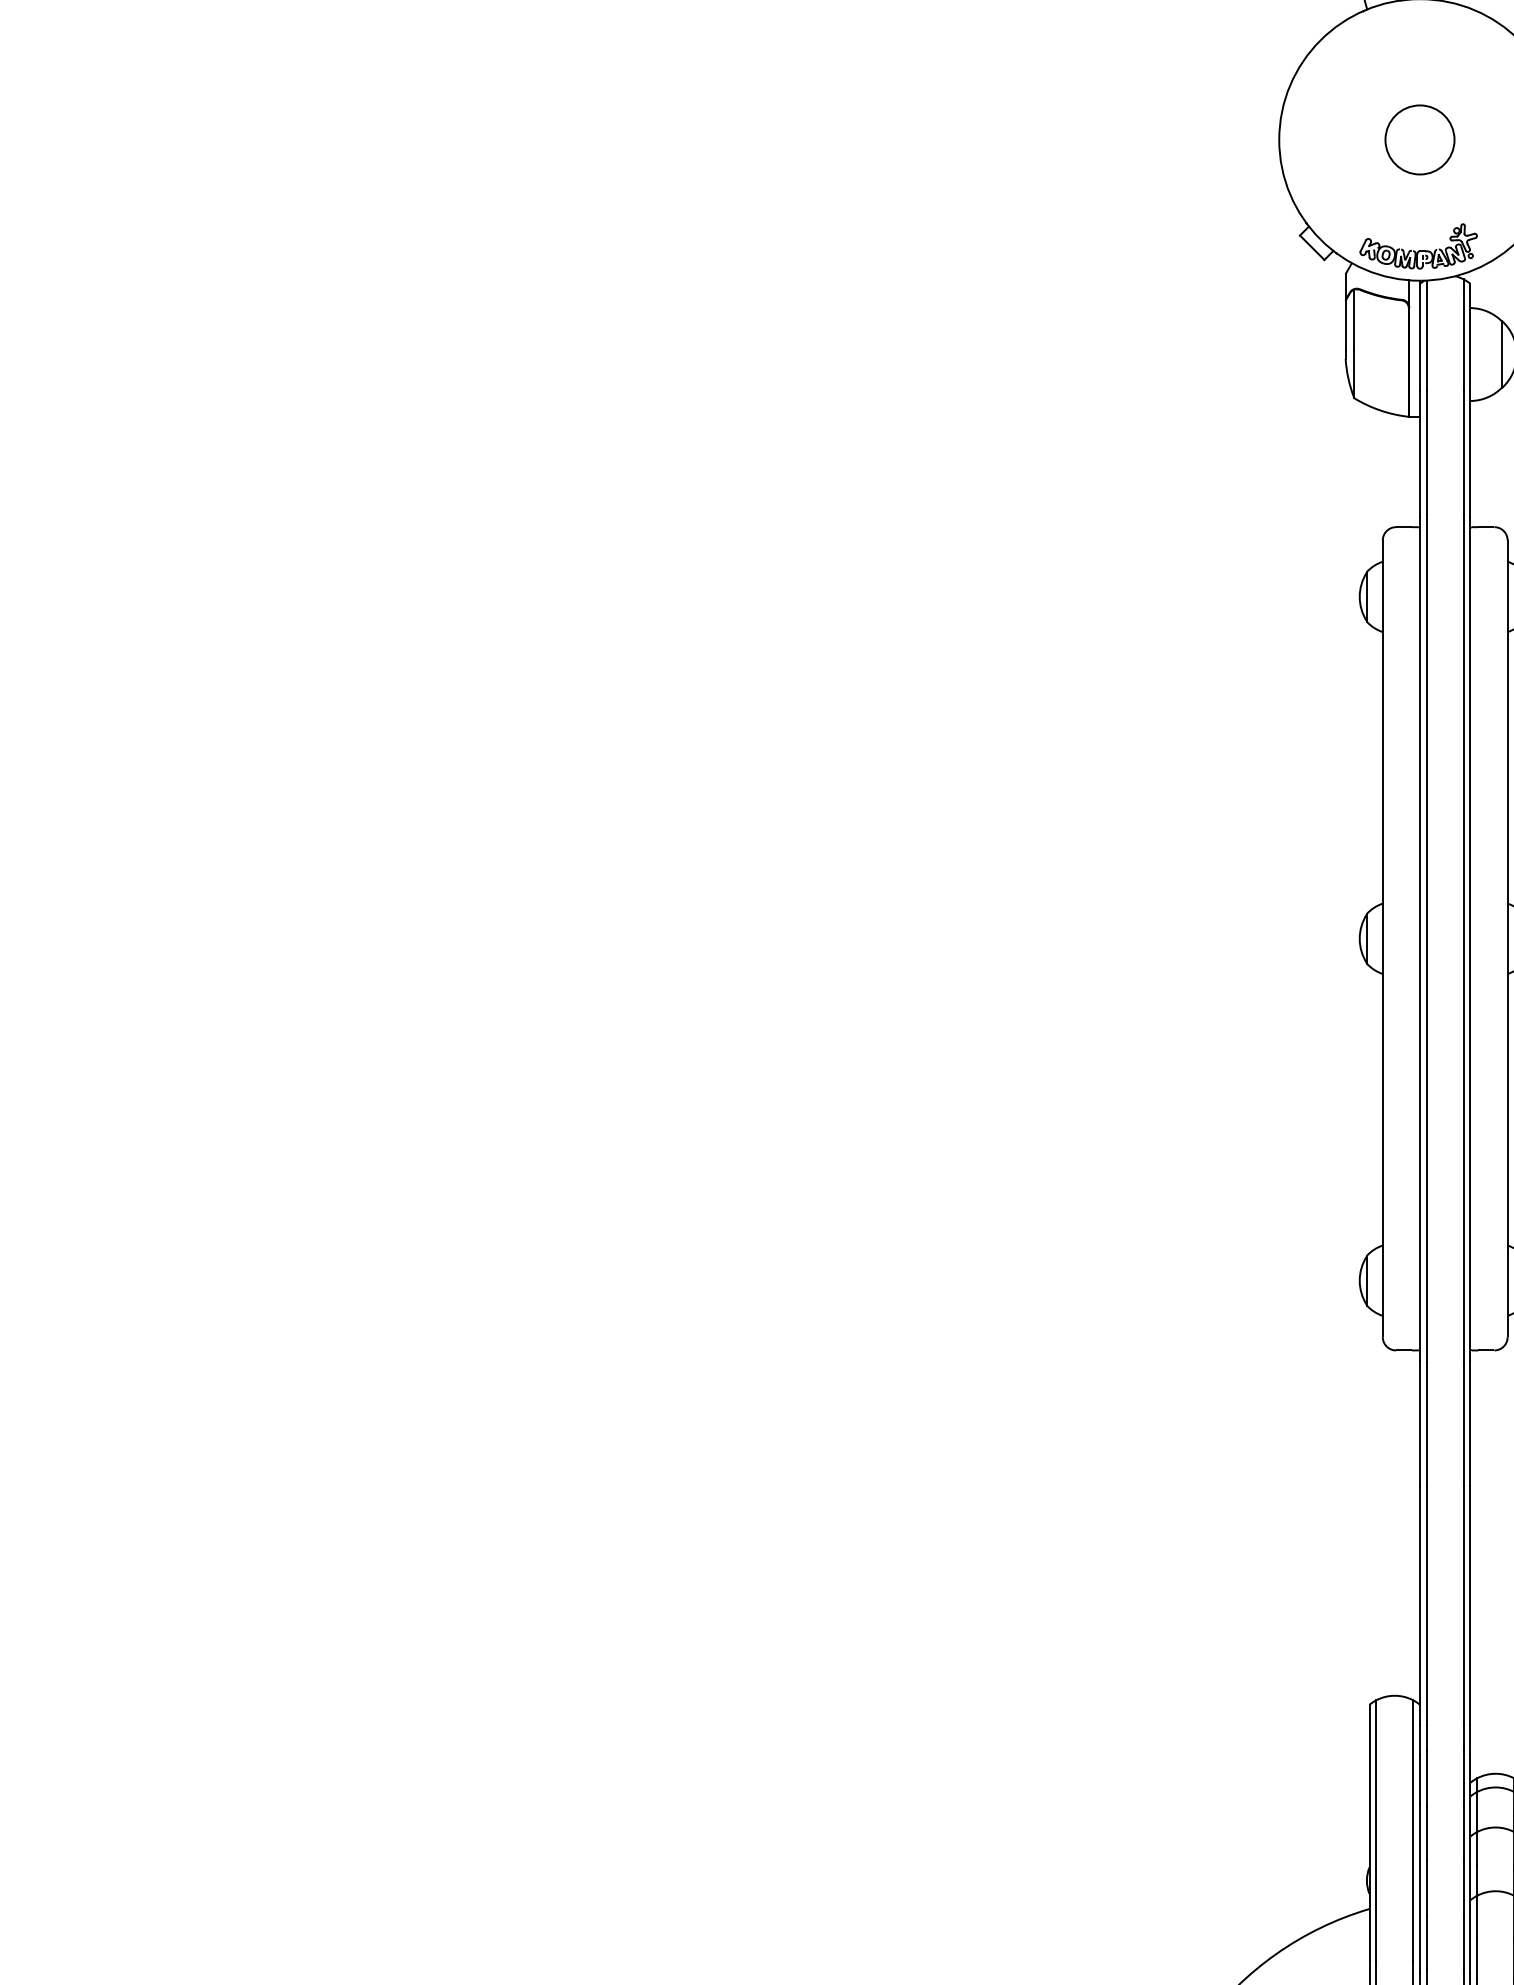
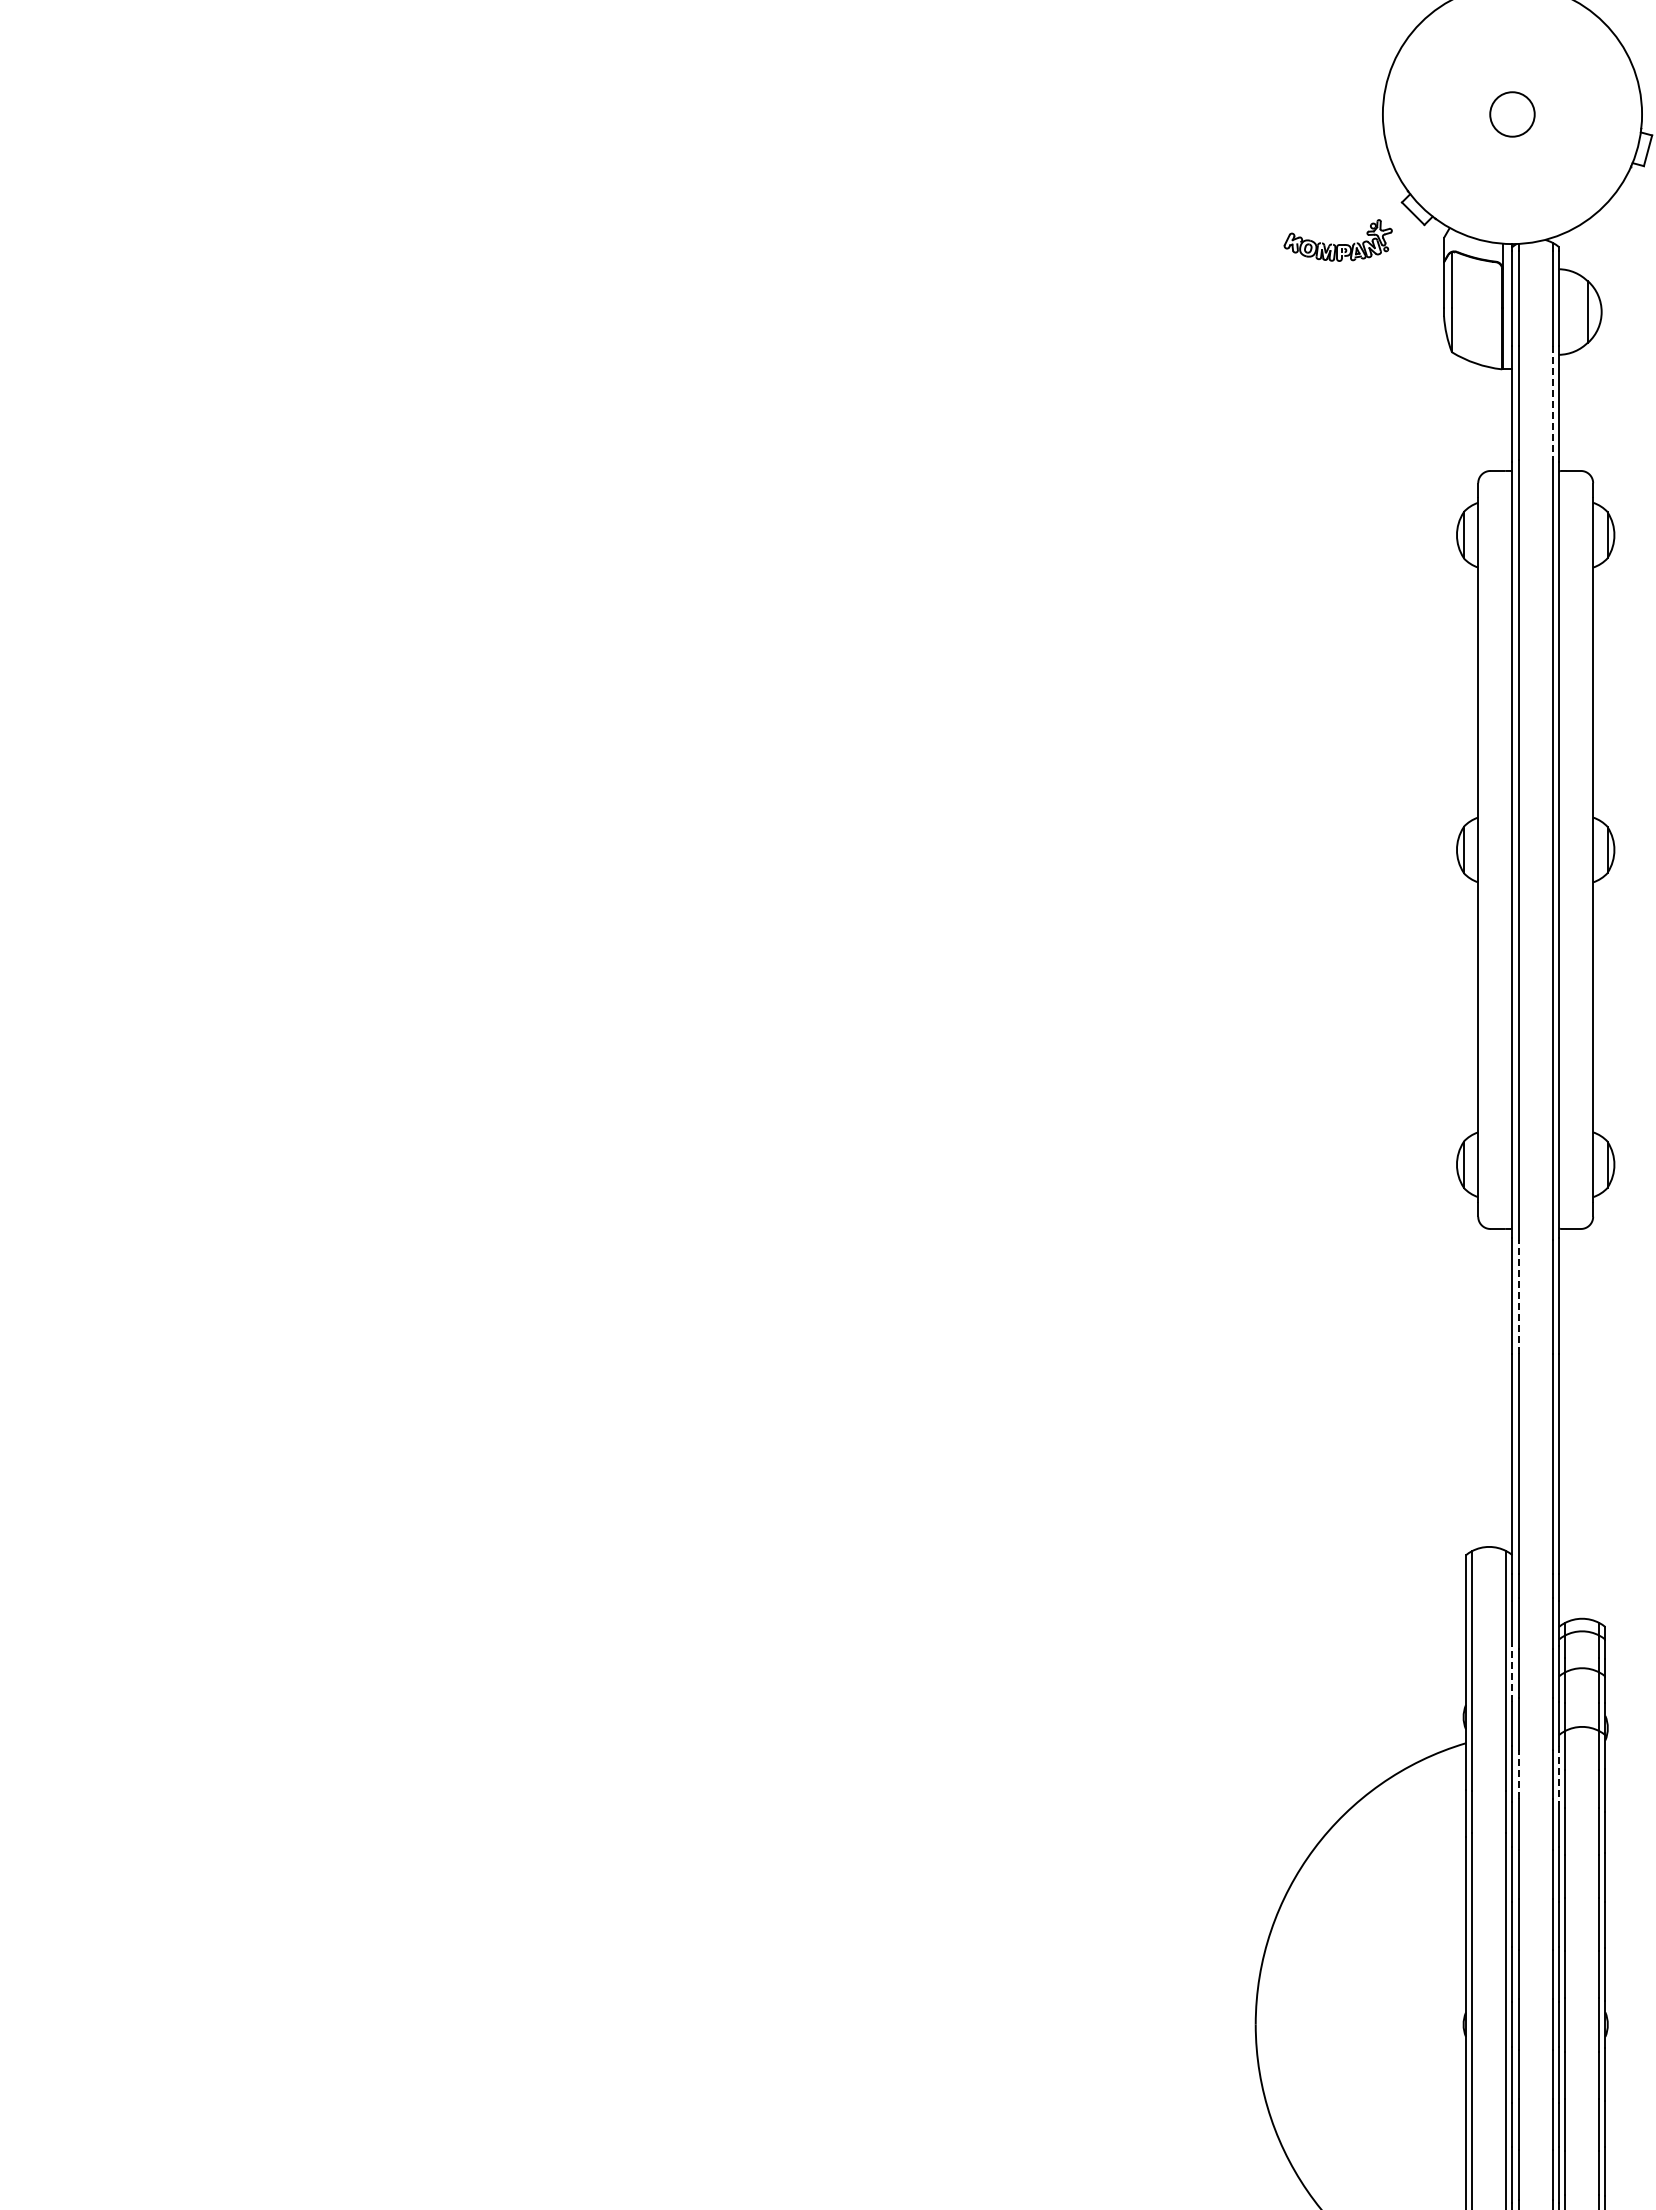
circle: (1420, 139) -> (1512, 114), size x0.7
part: (1417, 246) -> (1337, 240), moved
line: (1463, 452) -> (1552, 402), solid -> dashed
line: (1426, 1424) -> (1518, 1297), solid -> dashed
line: (1420, 1833) -> (1512, 1673), solid -> dashed
line: (1426, 1942) -> (1518, 1774), solid -> dashed
line: (1469, 1942) -> (1558, 1774), solid -> dashed

